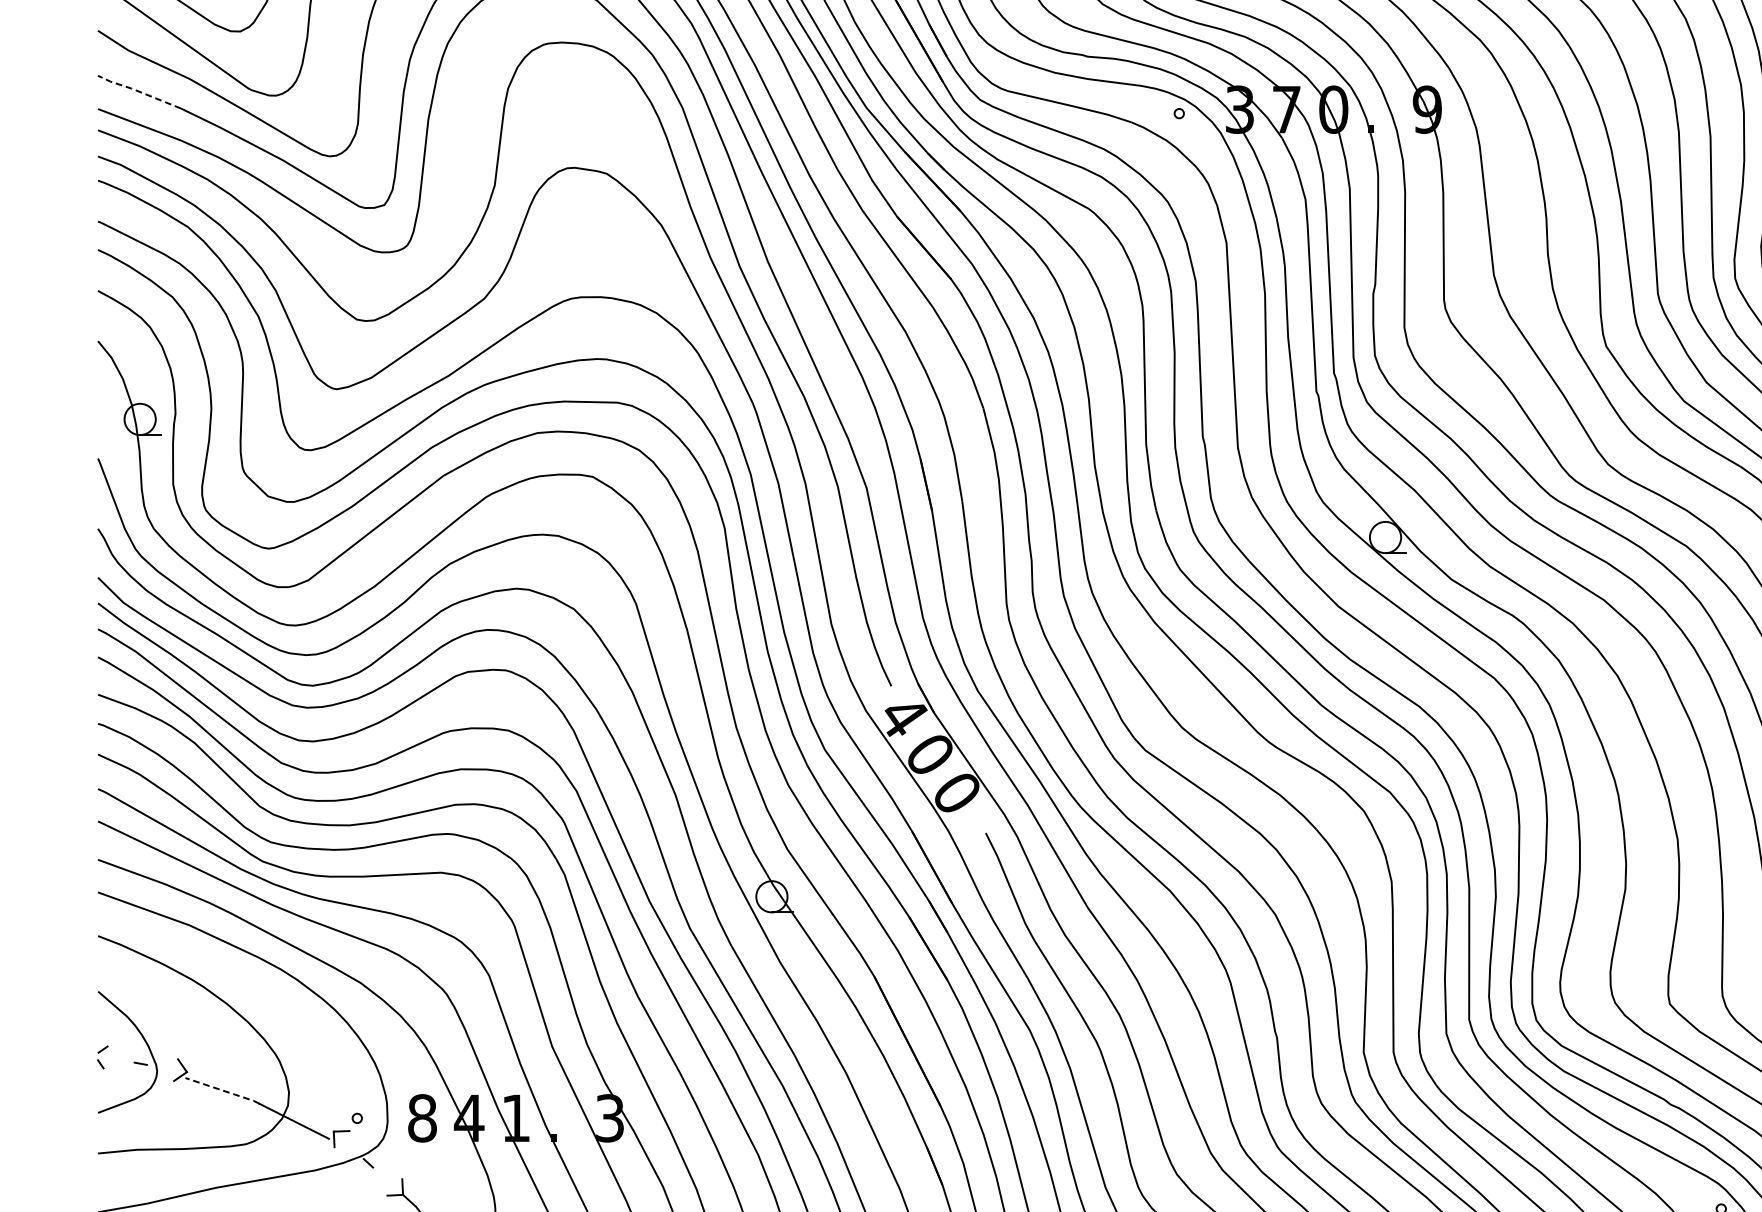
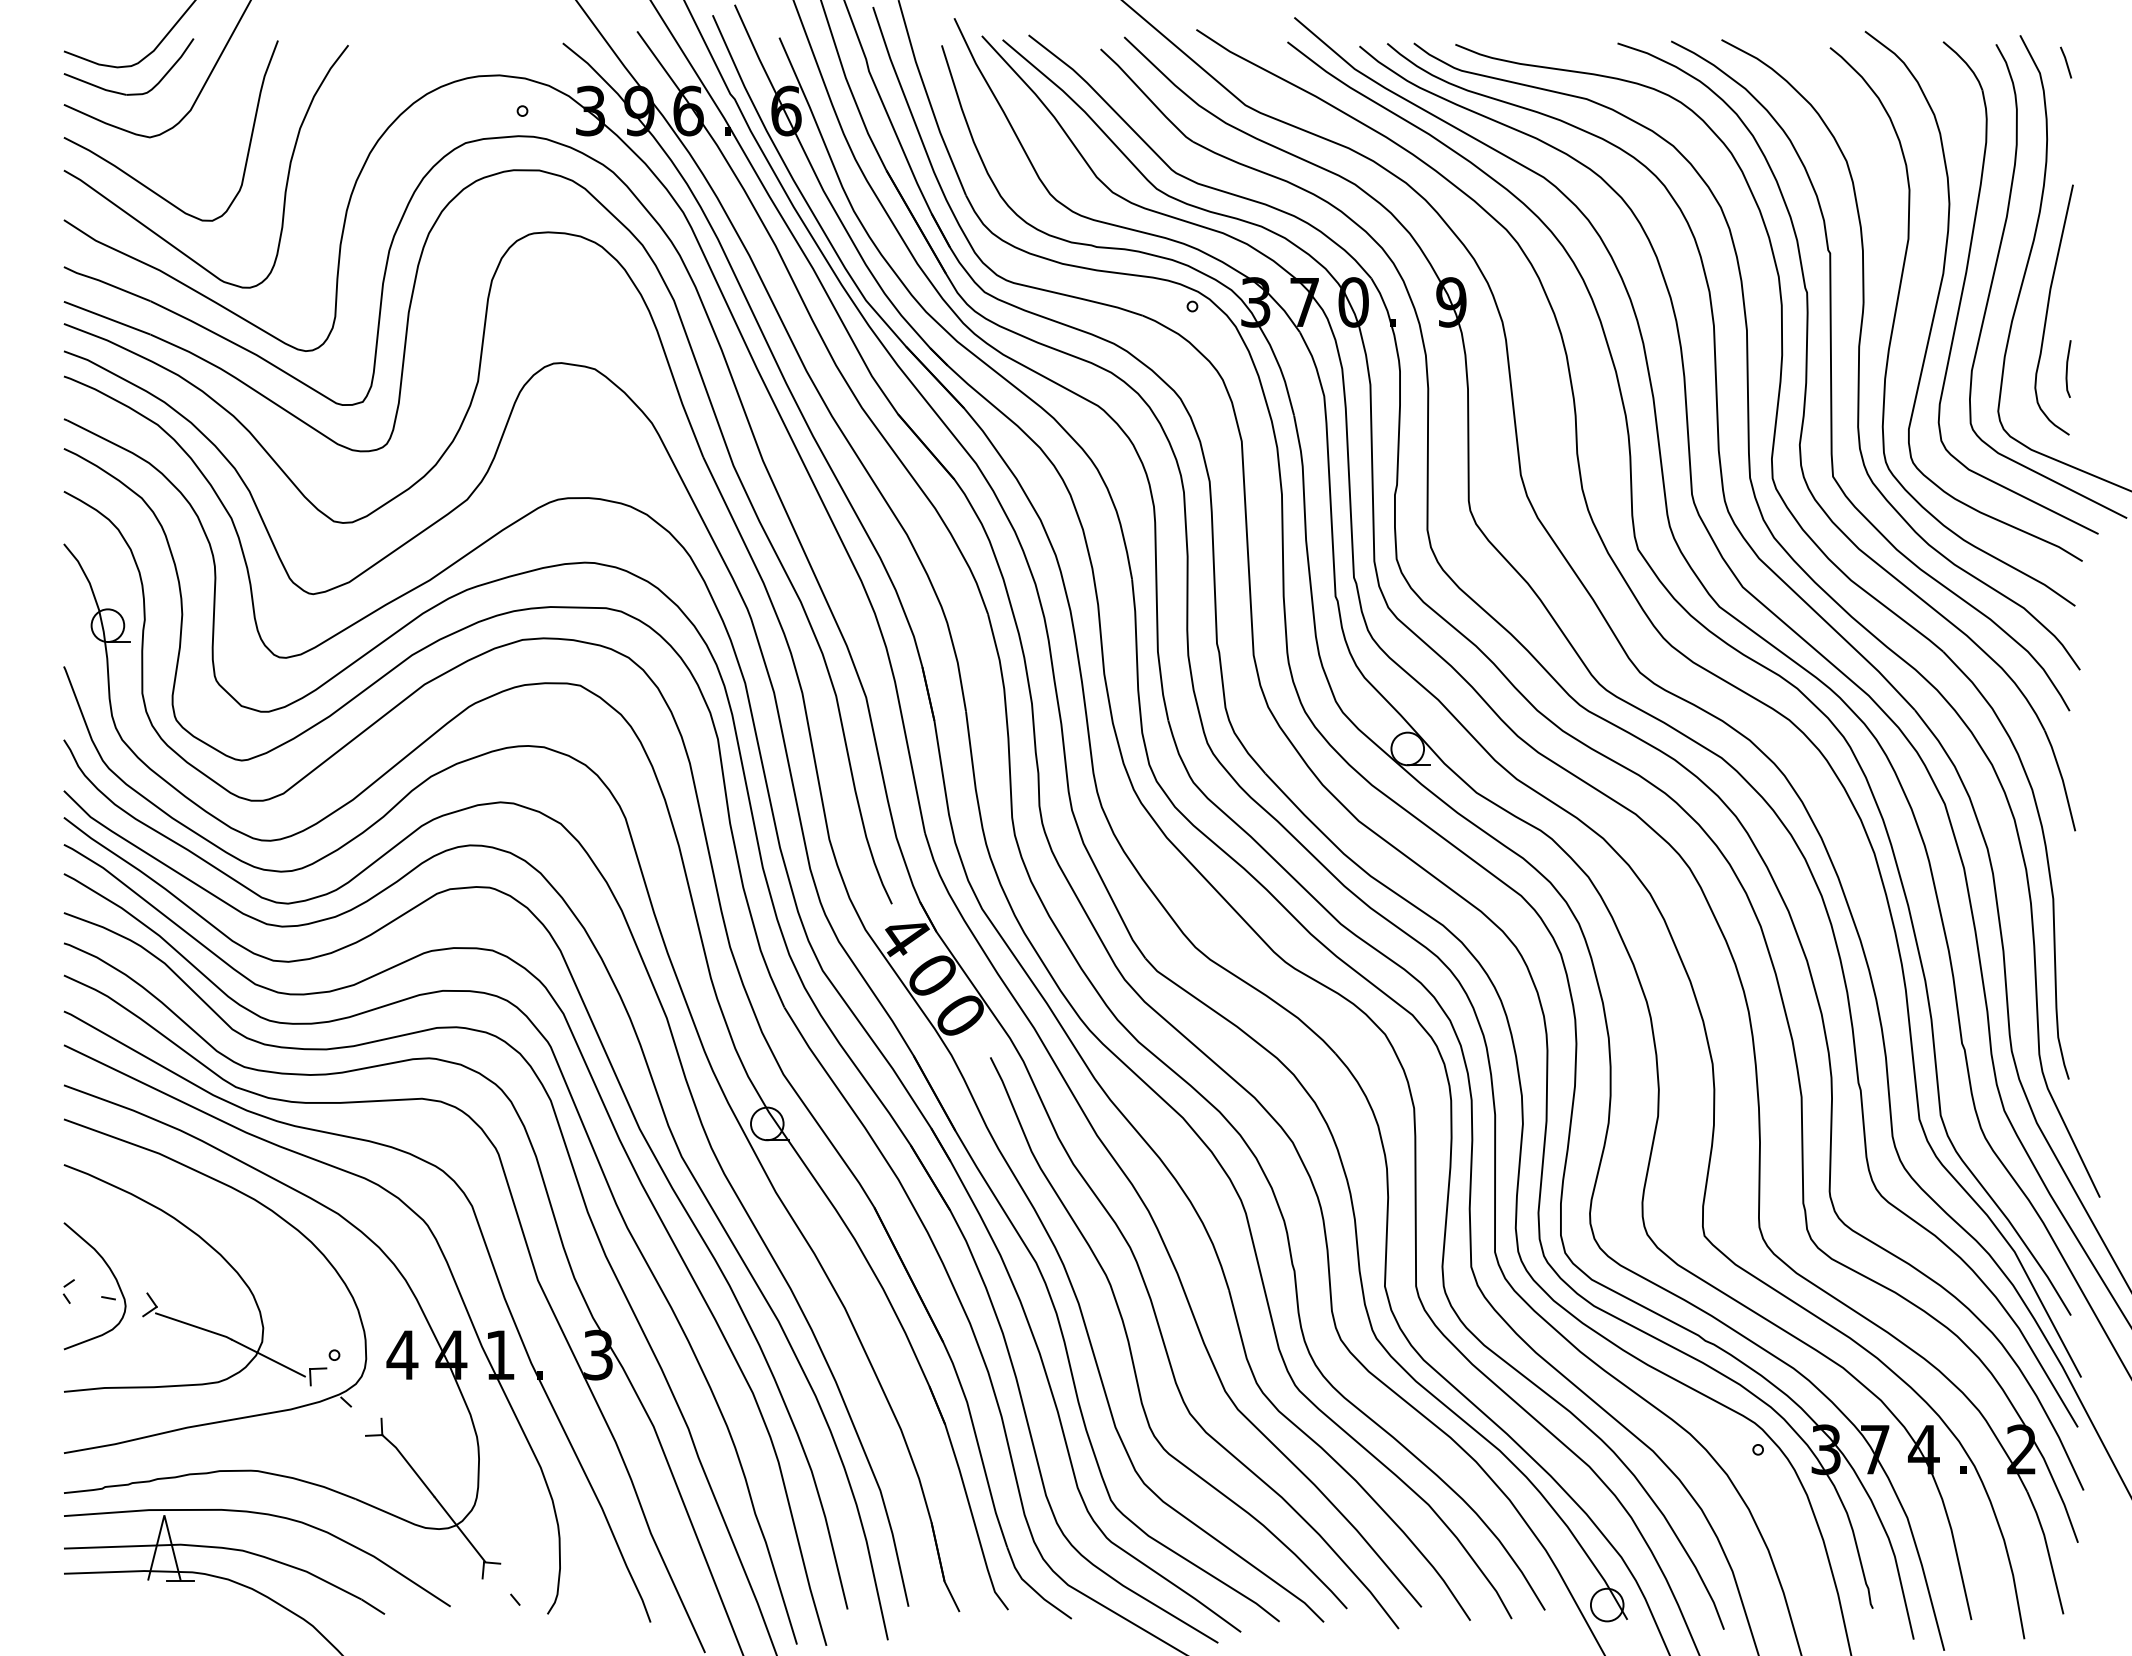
line: (137, 90) -> (105, 282), dashed -> solid
line: (223, 1090) -> (194, 1326), dashed -> solid
text: (422, 1117) -> (402, 1354), 8 -> 4

